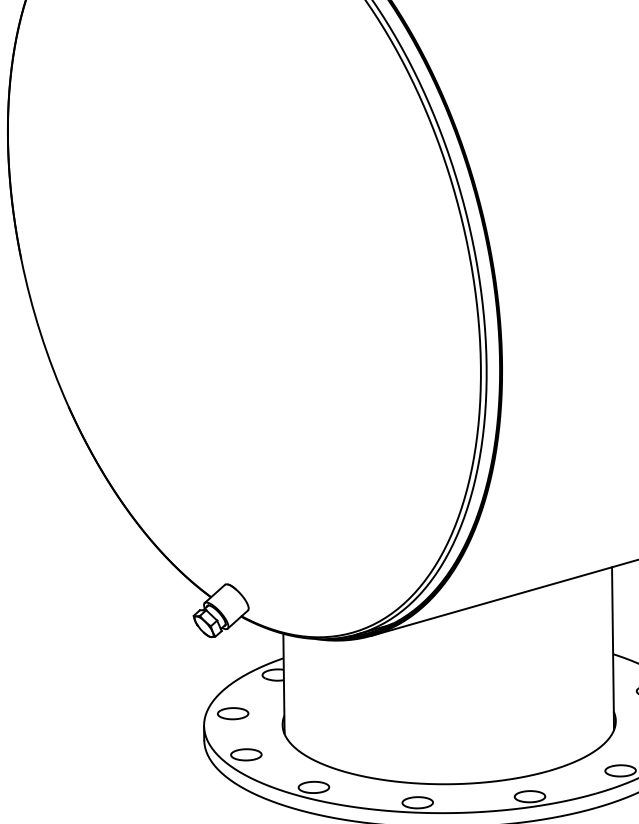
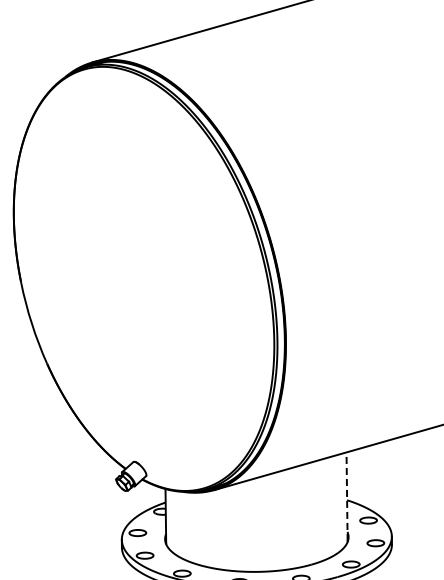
line: (613, 647) -> (347, 496), solid -> dashed

